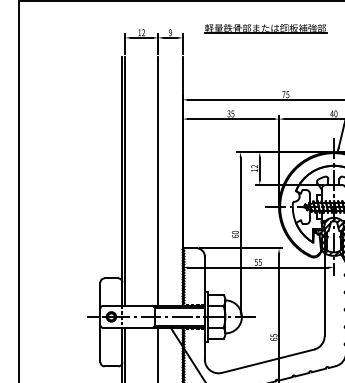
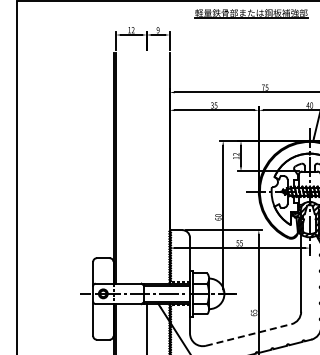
part: (265, 28) -> (251, 13), moved
line: (157, 180) -> (146, 167), removed
line: (268, 360) -> (249, 334), solid -> dashed

